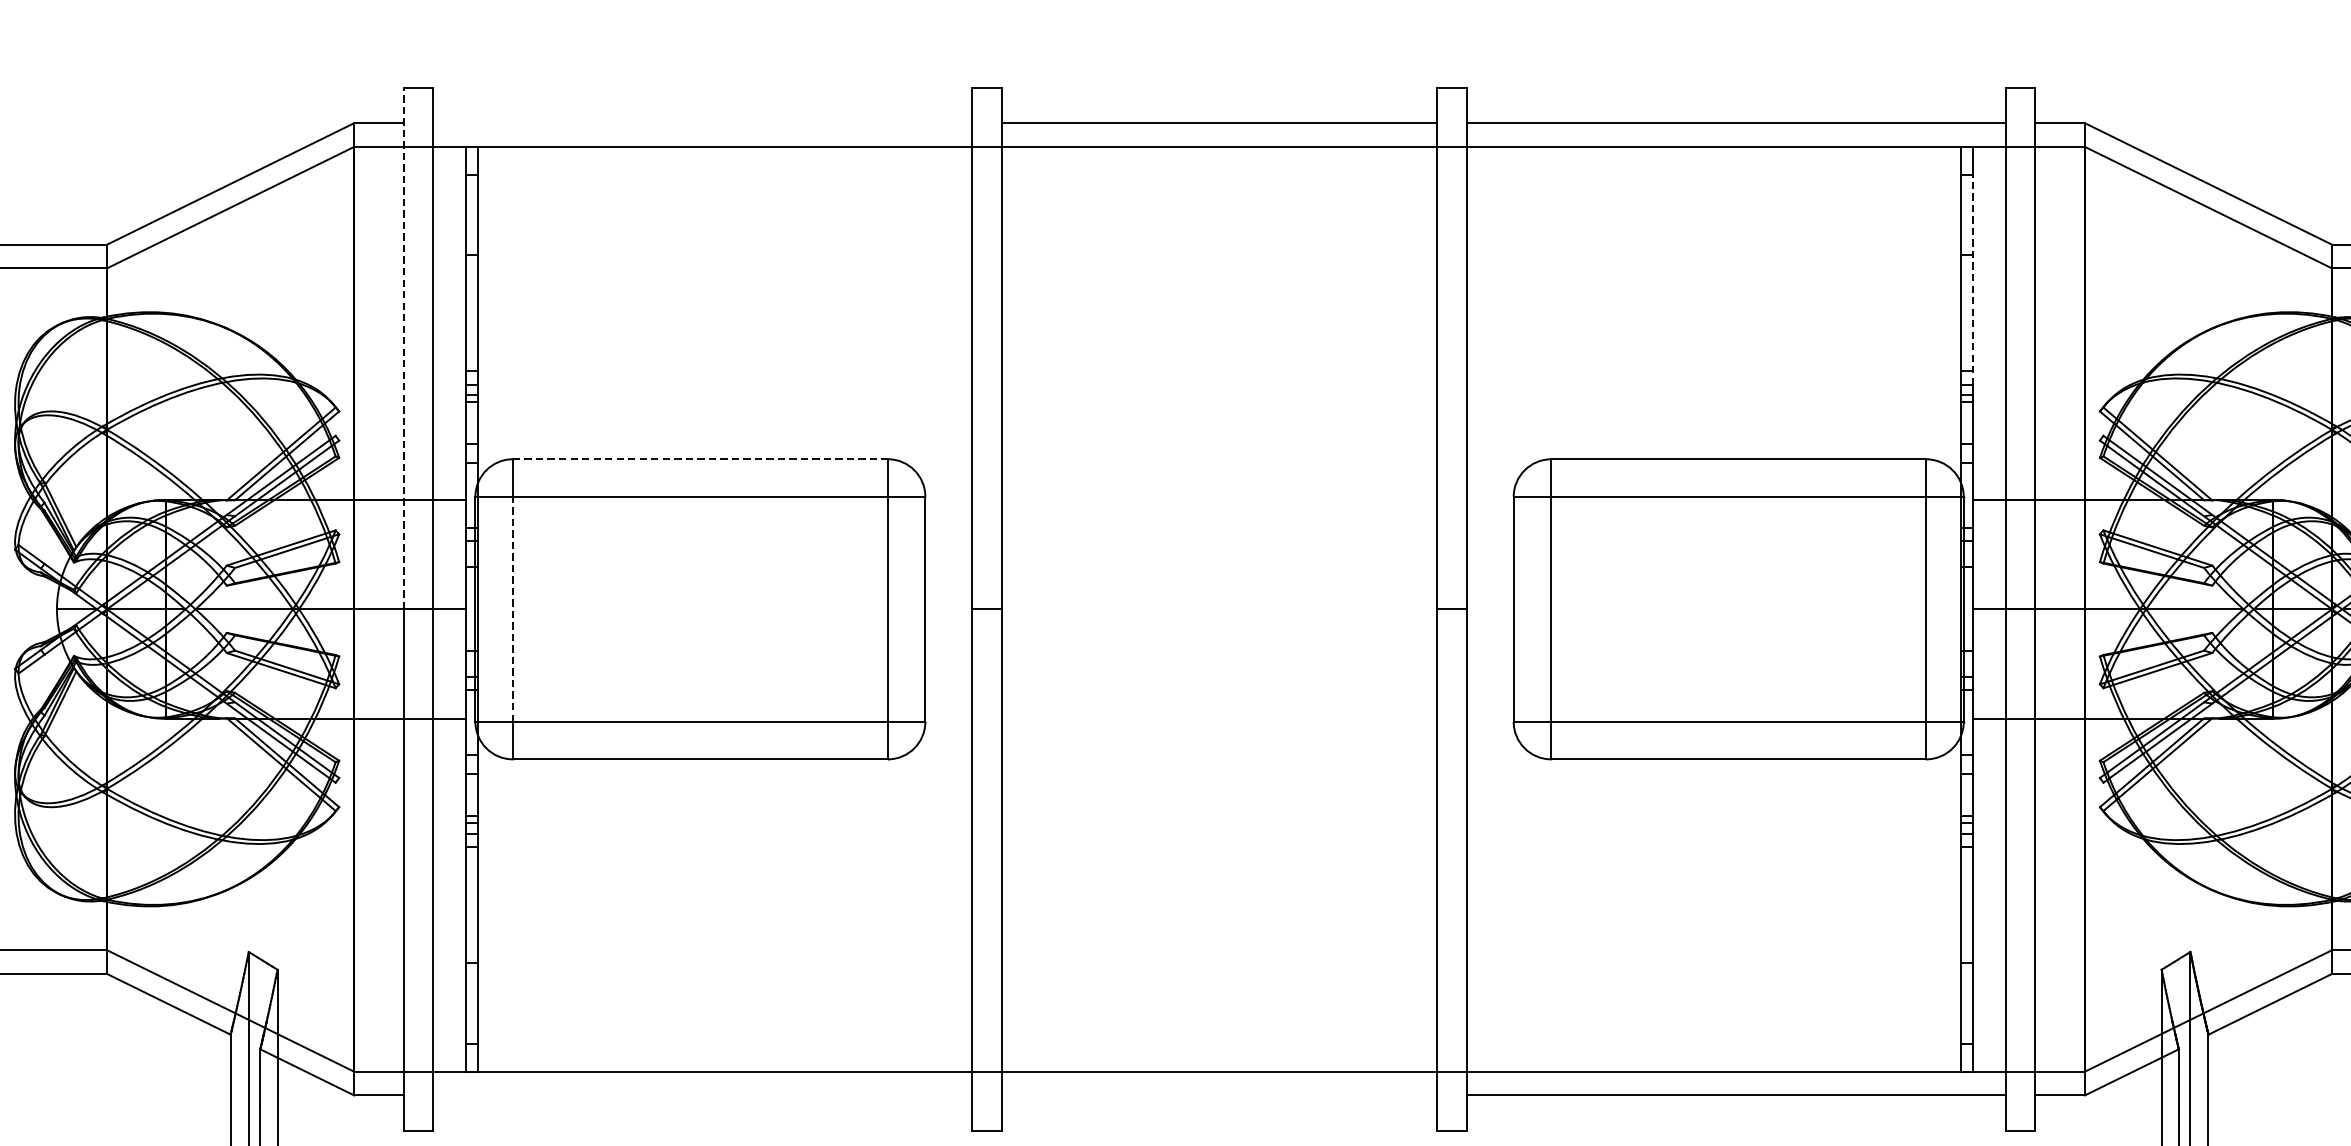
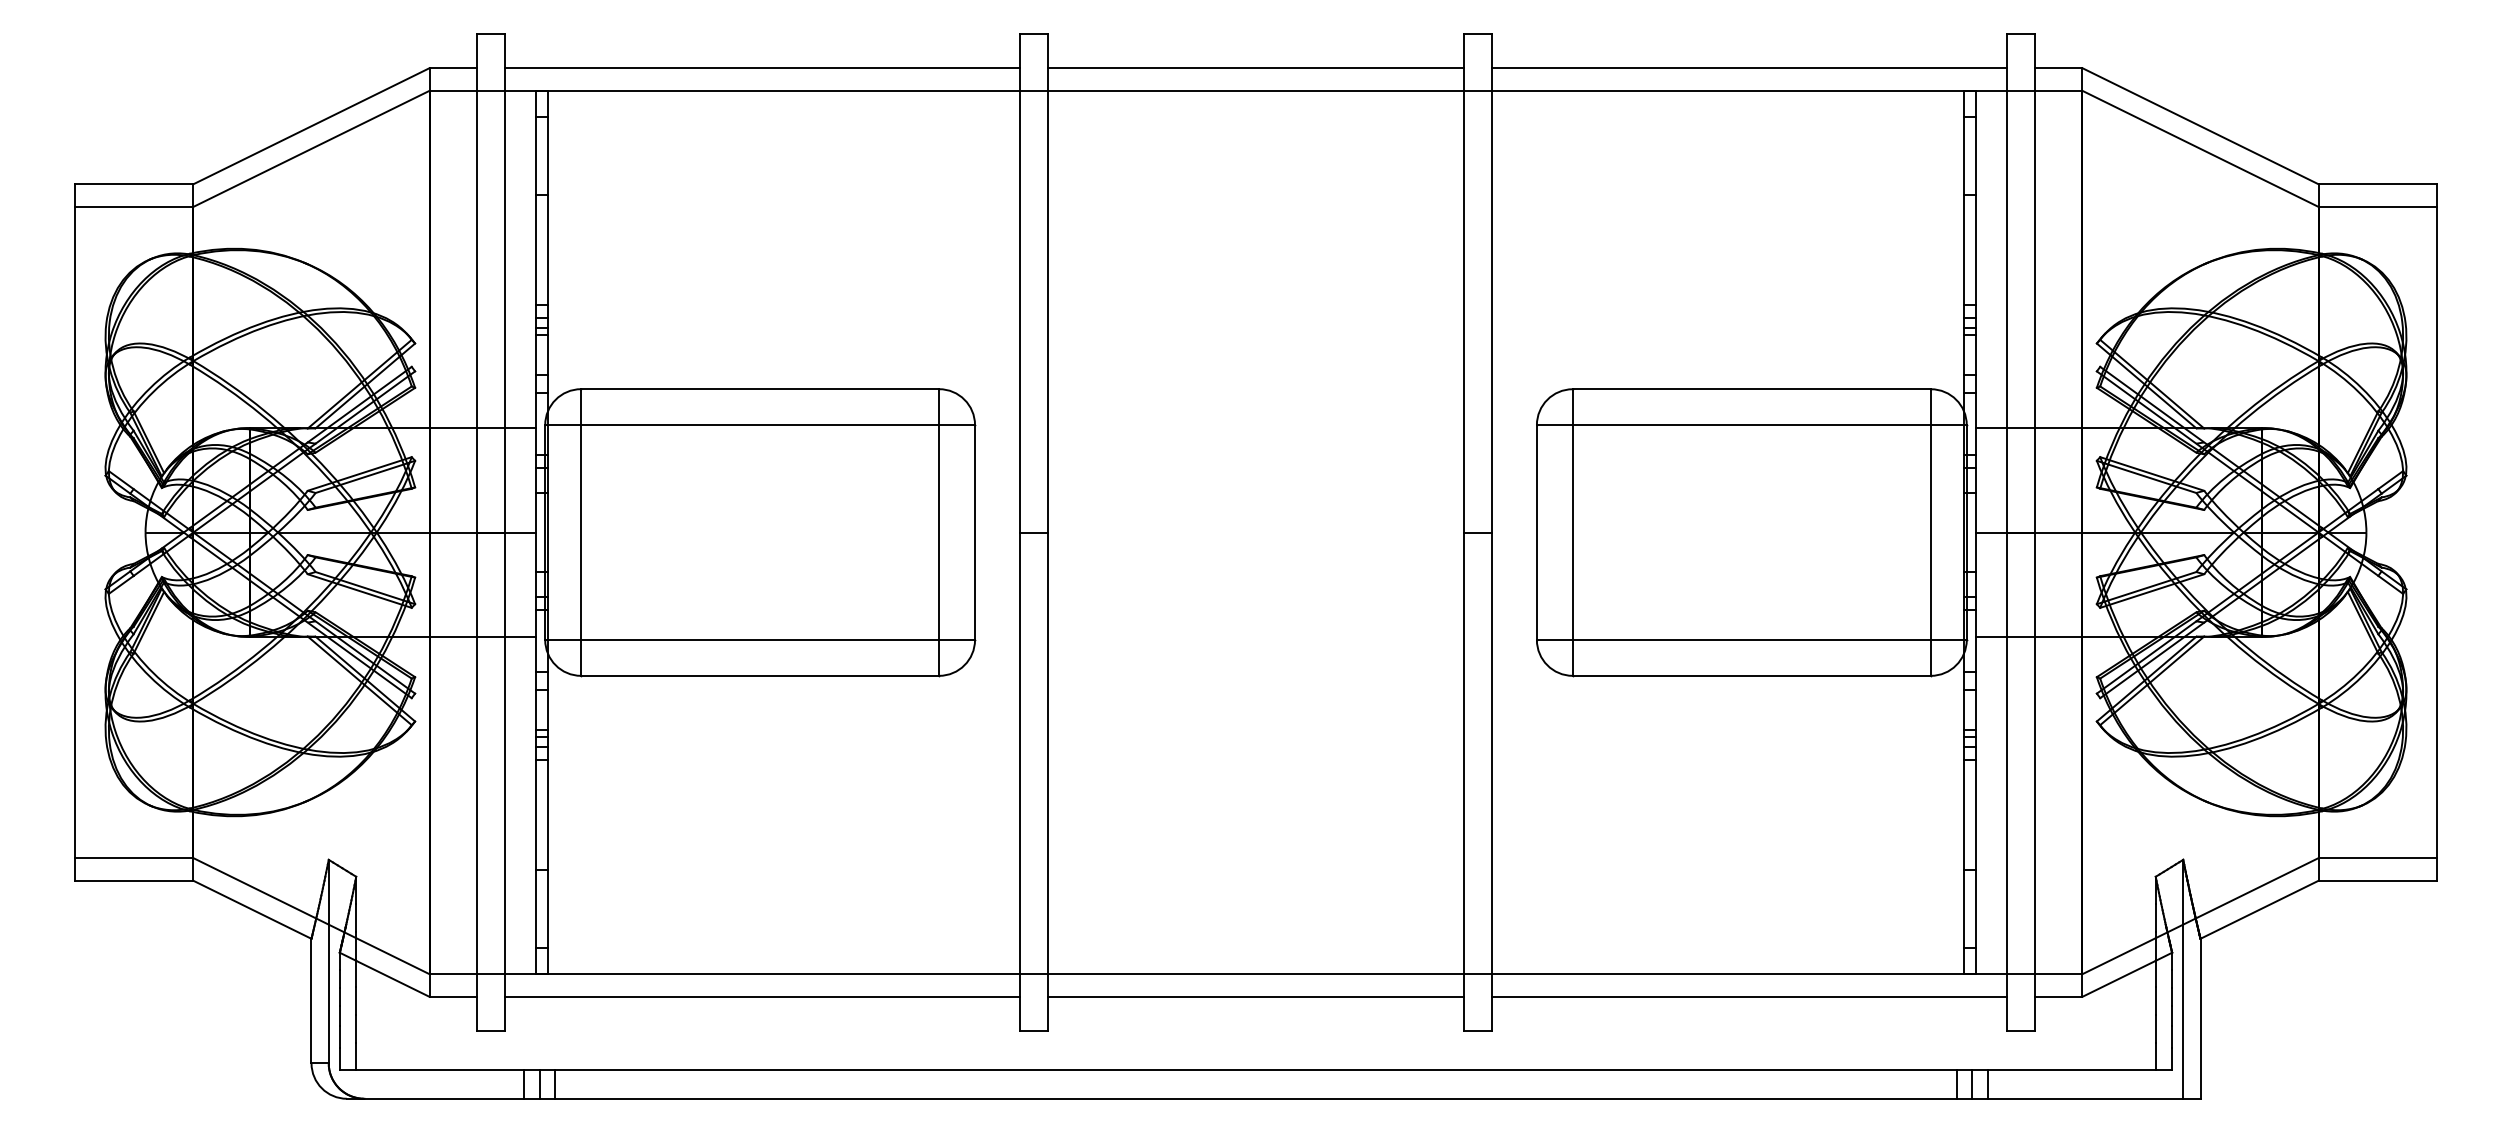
line: (702, 123) -> (762, 68), added
line: (1972, 279) -> (1975, 217), dashed -> solid
line: (403, 347) -> (476, 282), dashed -> solid
line: (700, 459) -> (760, 389), dashed -> solid
line: (513, 609) -> (581, 532), dashed -> solid
line: (702, 1095) -> (762, 996), added
line: (1219, 1095) -> (1255, 996), added

